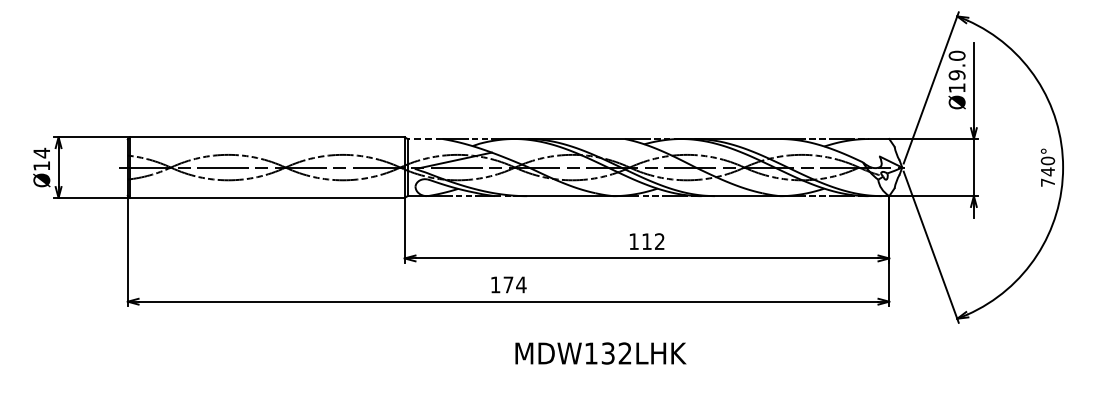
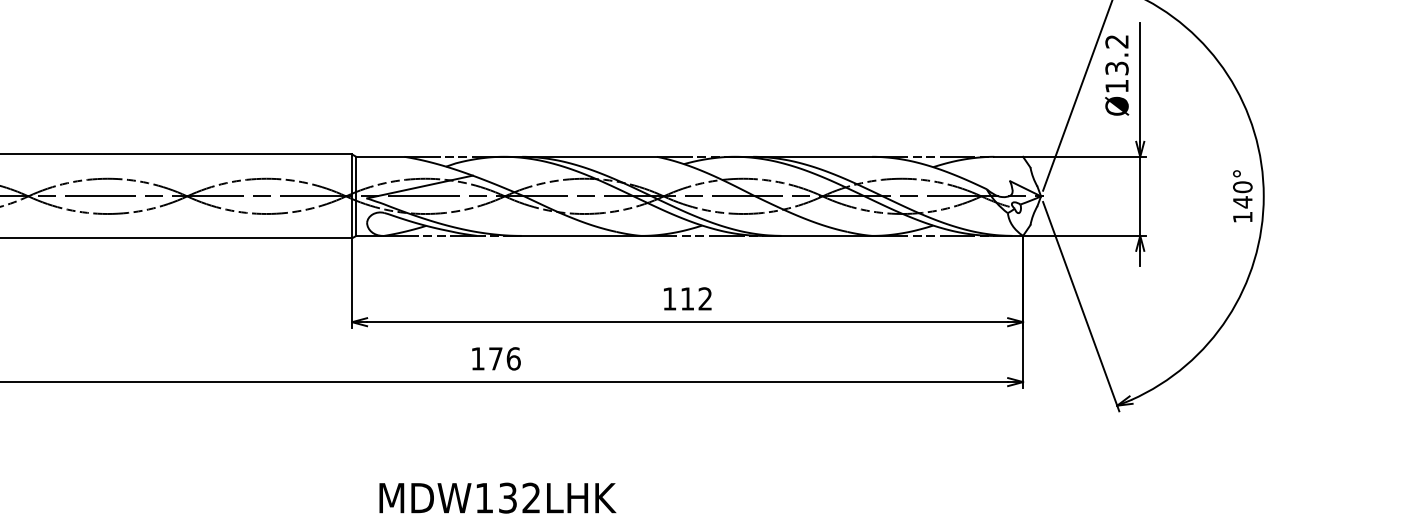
text: (956, 65) -> (1116, 55), Ø19.0 -> Ø13.2
line: (424, 139) -> (379, 157), dashed -> solid
text: (1047, 182) -> (1242, 217), 740° -> 140°
text: (521, 284) -> (513, 358), 174 -> 176
text: (600, 353) -> (497, 498), moved

